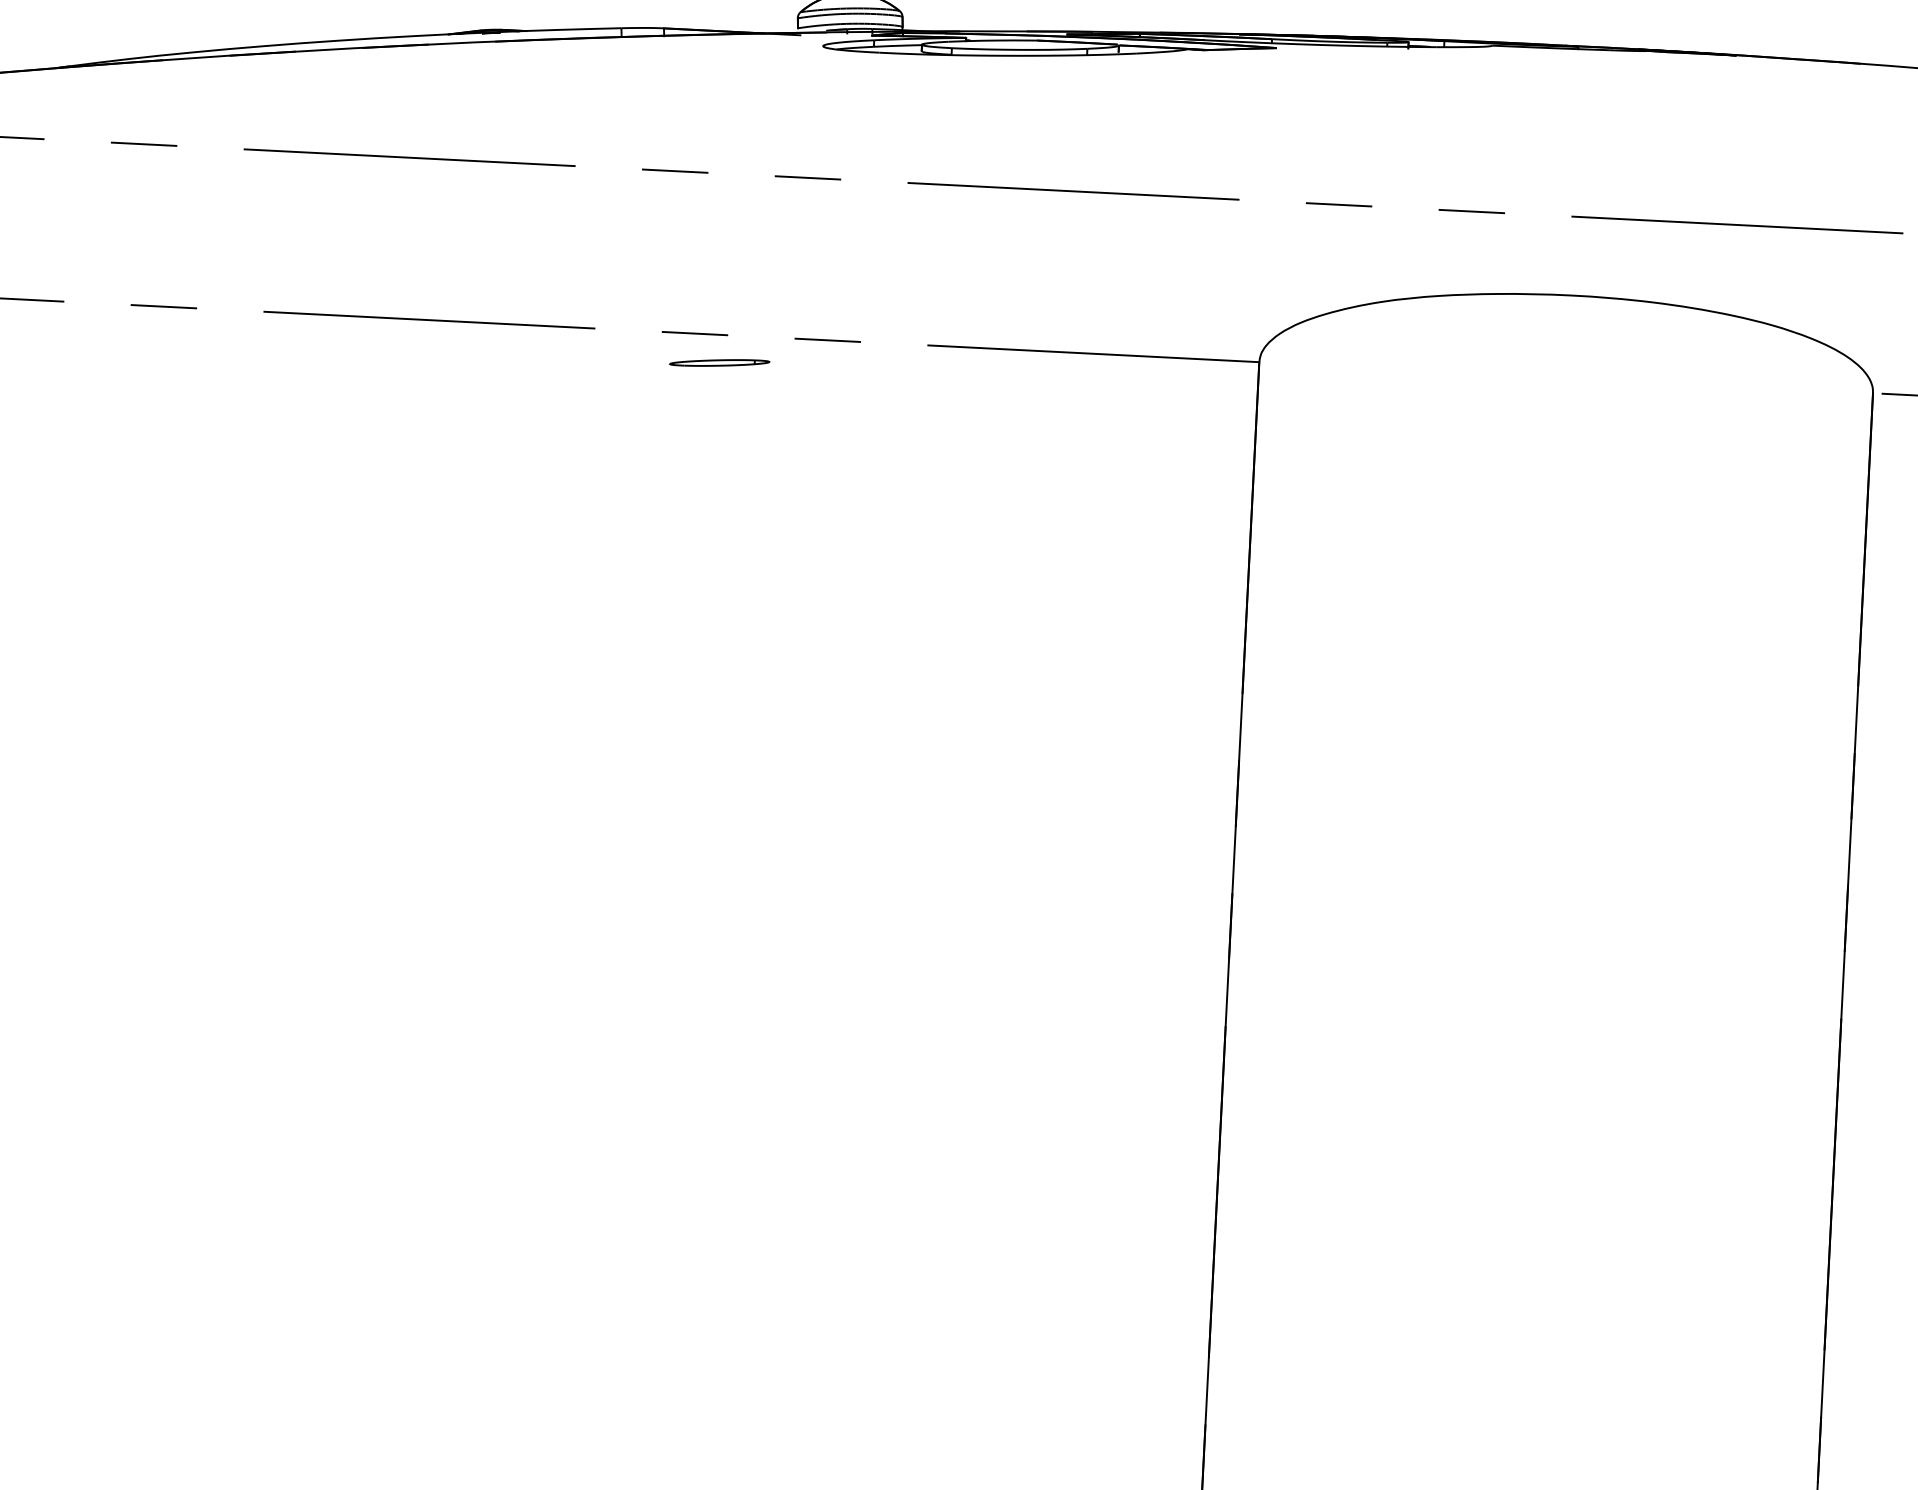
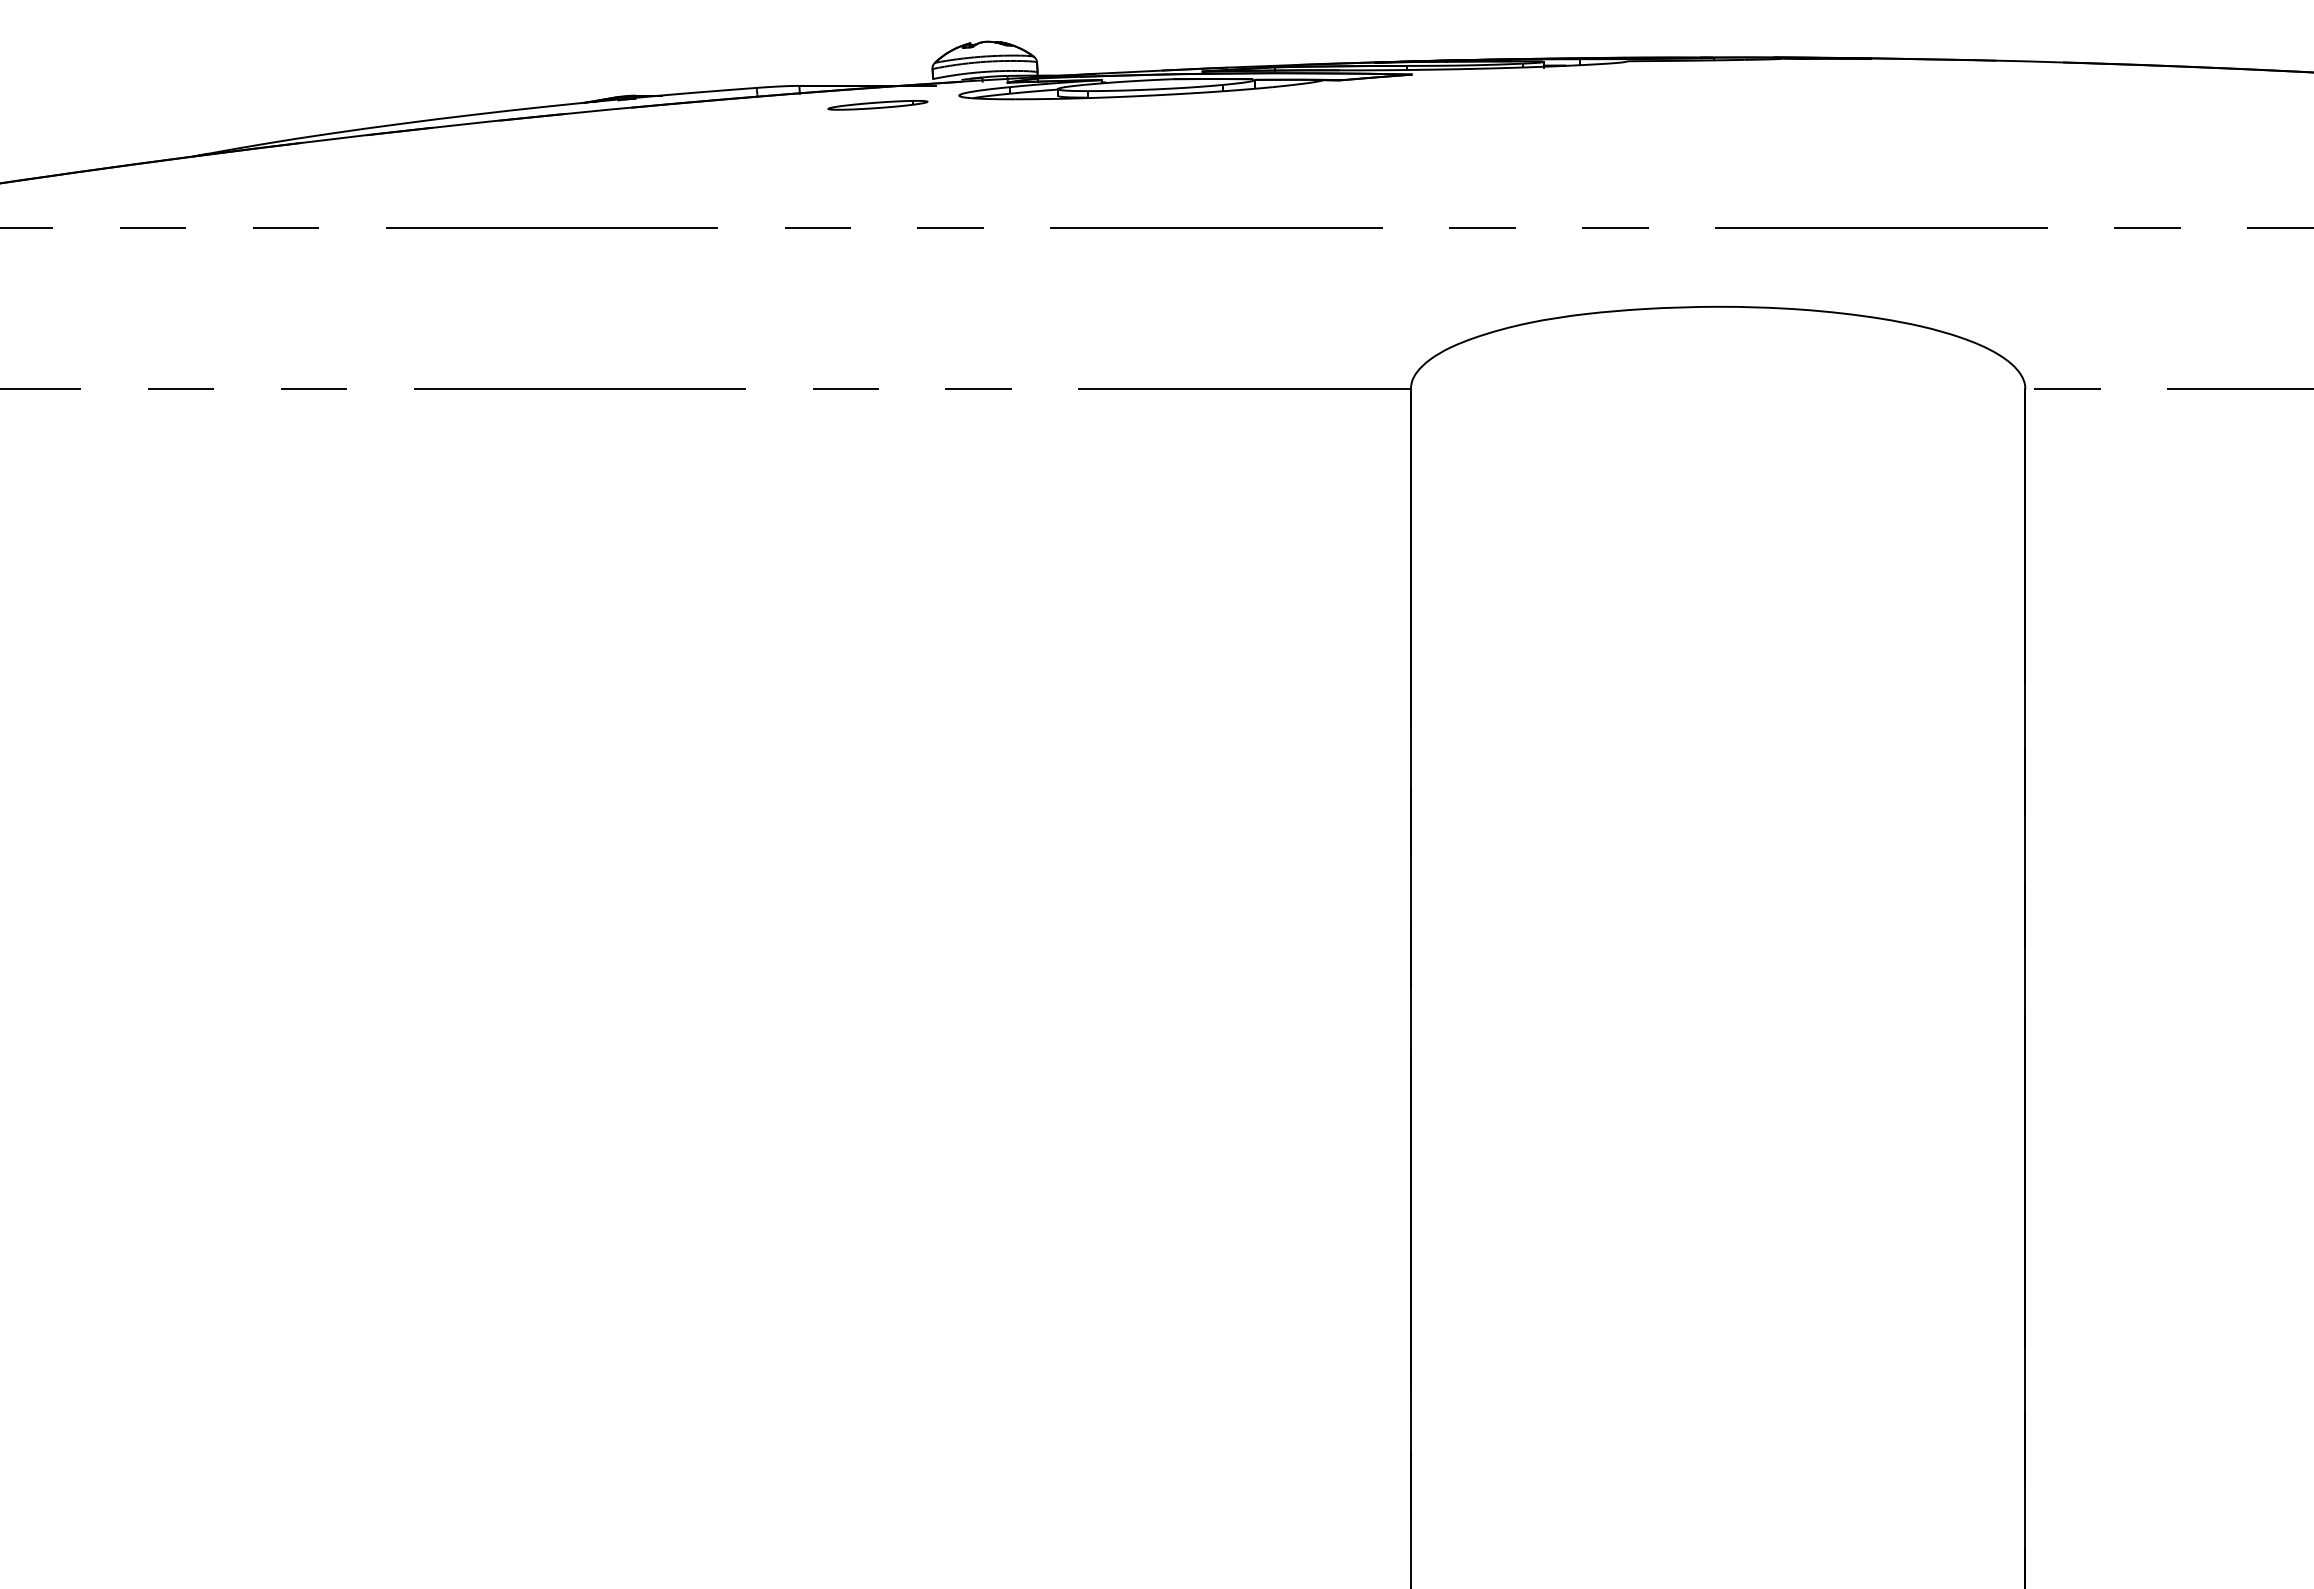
part: (719, 363) -> (877, 105), moved

